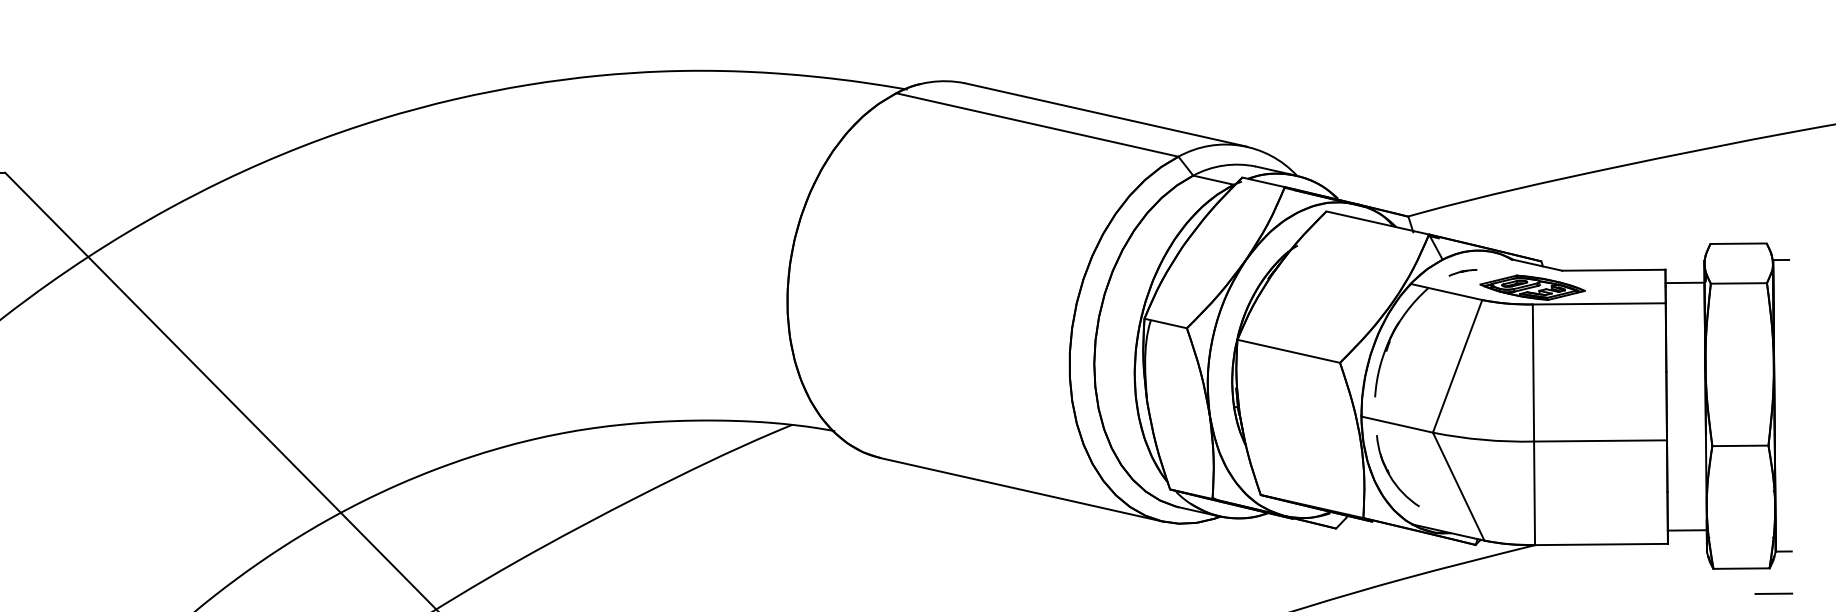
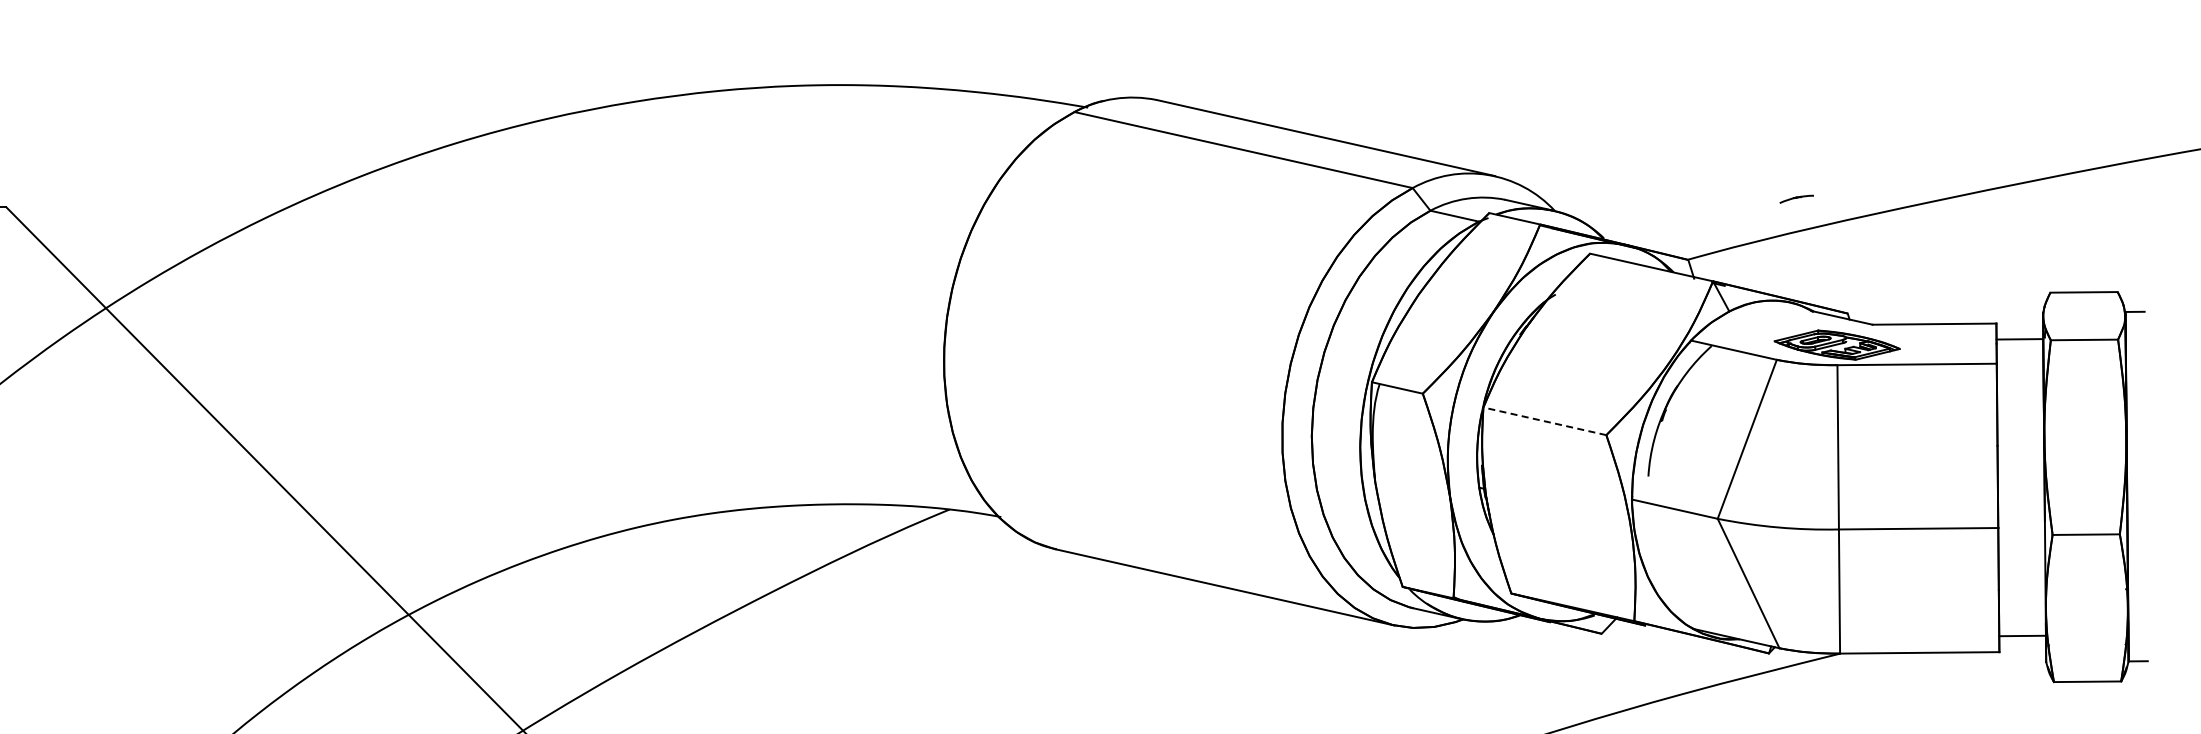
part: (1462, 272) -> (1796, 198), moved
line: (1288, 351) -> (1544, 421), solid -> dashed
part: (1390, 474) -> (1666, 568), removed
line: (1773, 593) -> (2126, 711), removed

